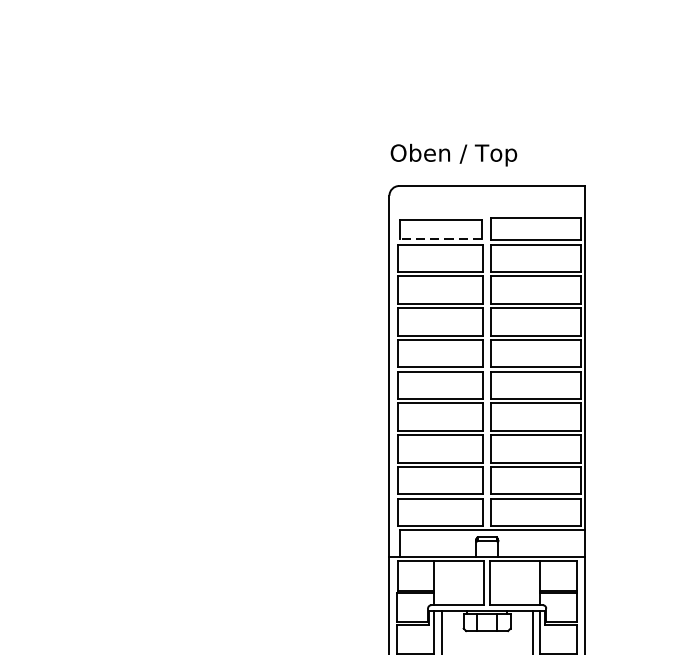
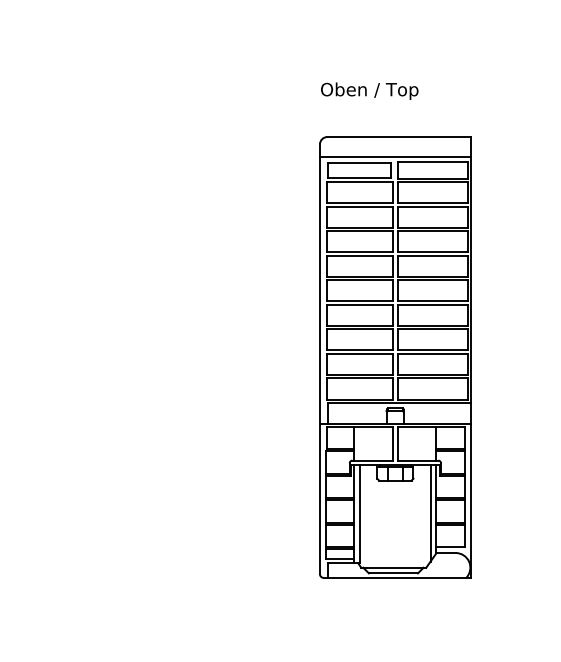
text: (453, 154) -> (369, 90), moved
line: (486, 212) -> (394, 157), added
line: (440, 238) -> (359, 177), dashed -> solid

